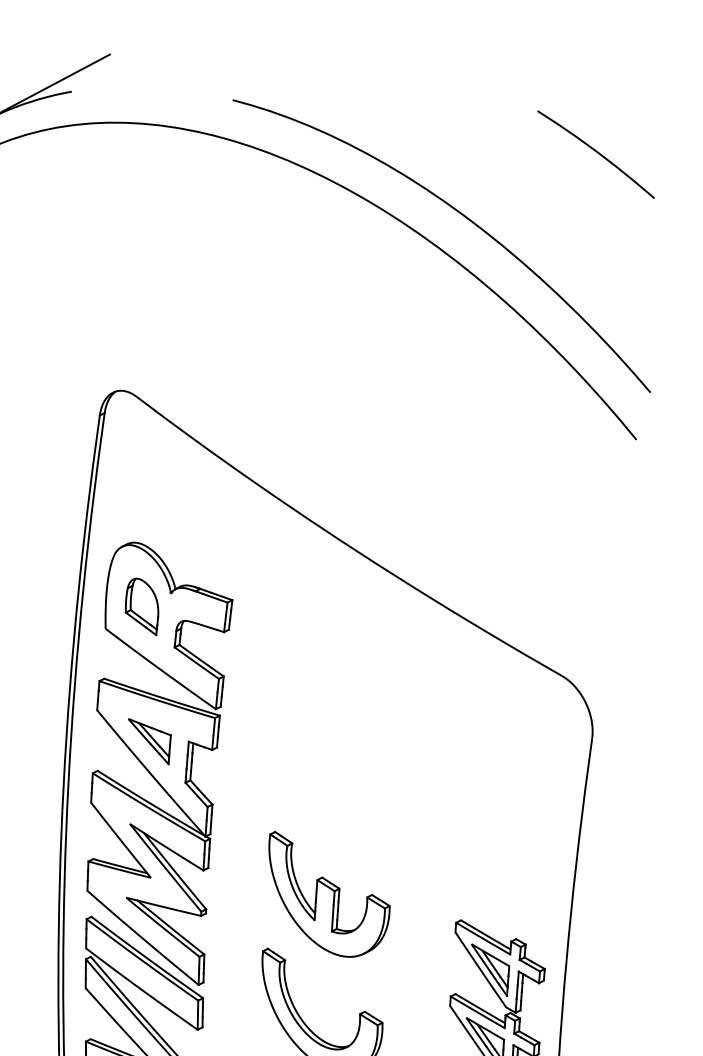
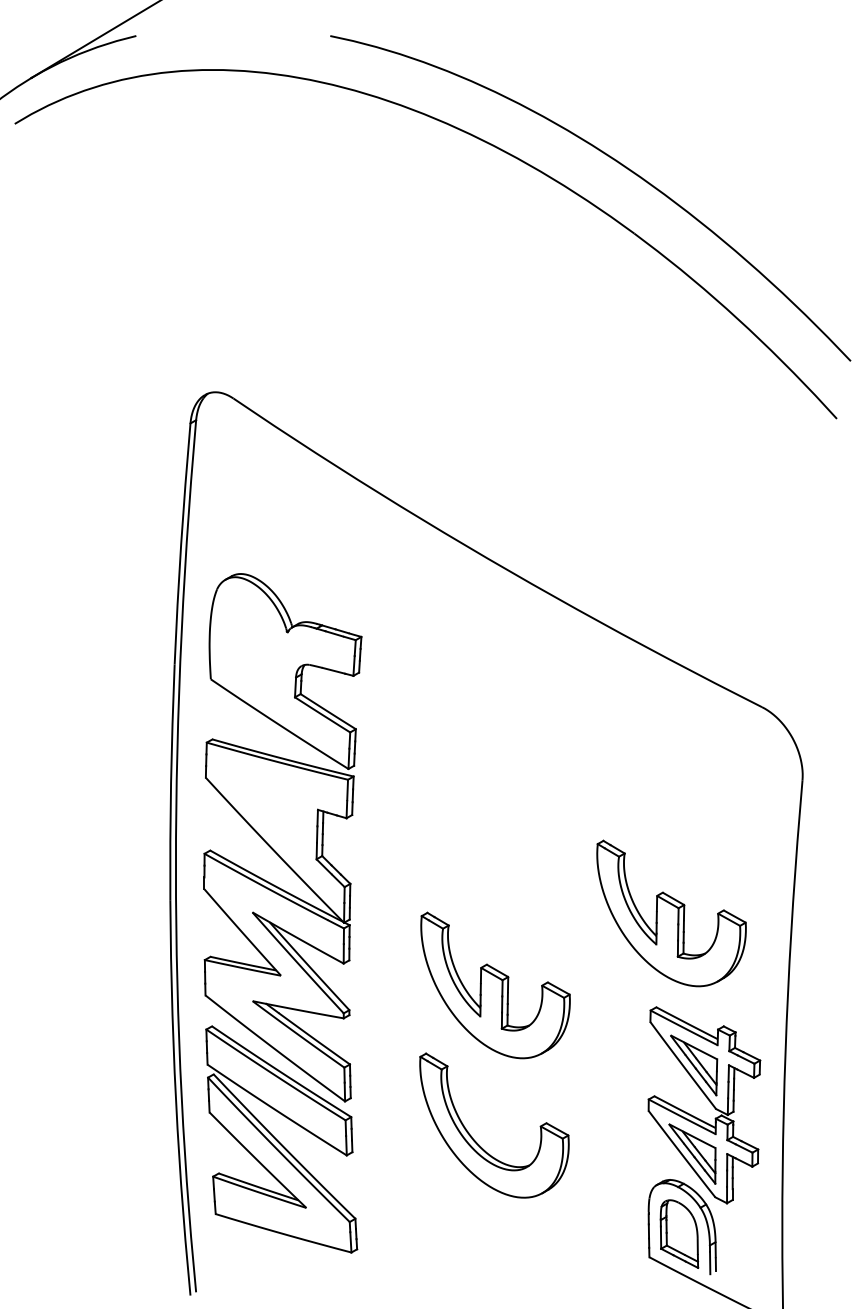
curve: (597, 152) -> (771, 76), removed
part: (142, 606) -> (253, 650), removed
part: (148, 741) -> (269, 811), removed
part: (477, 843) -> (671, 913), added

